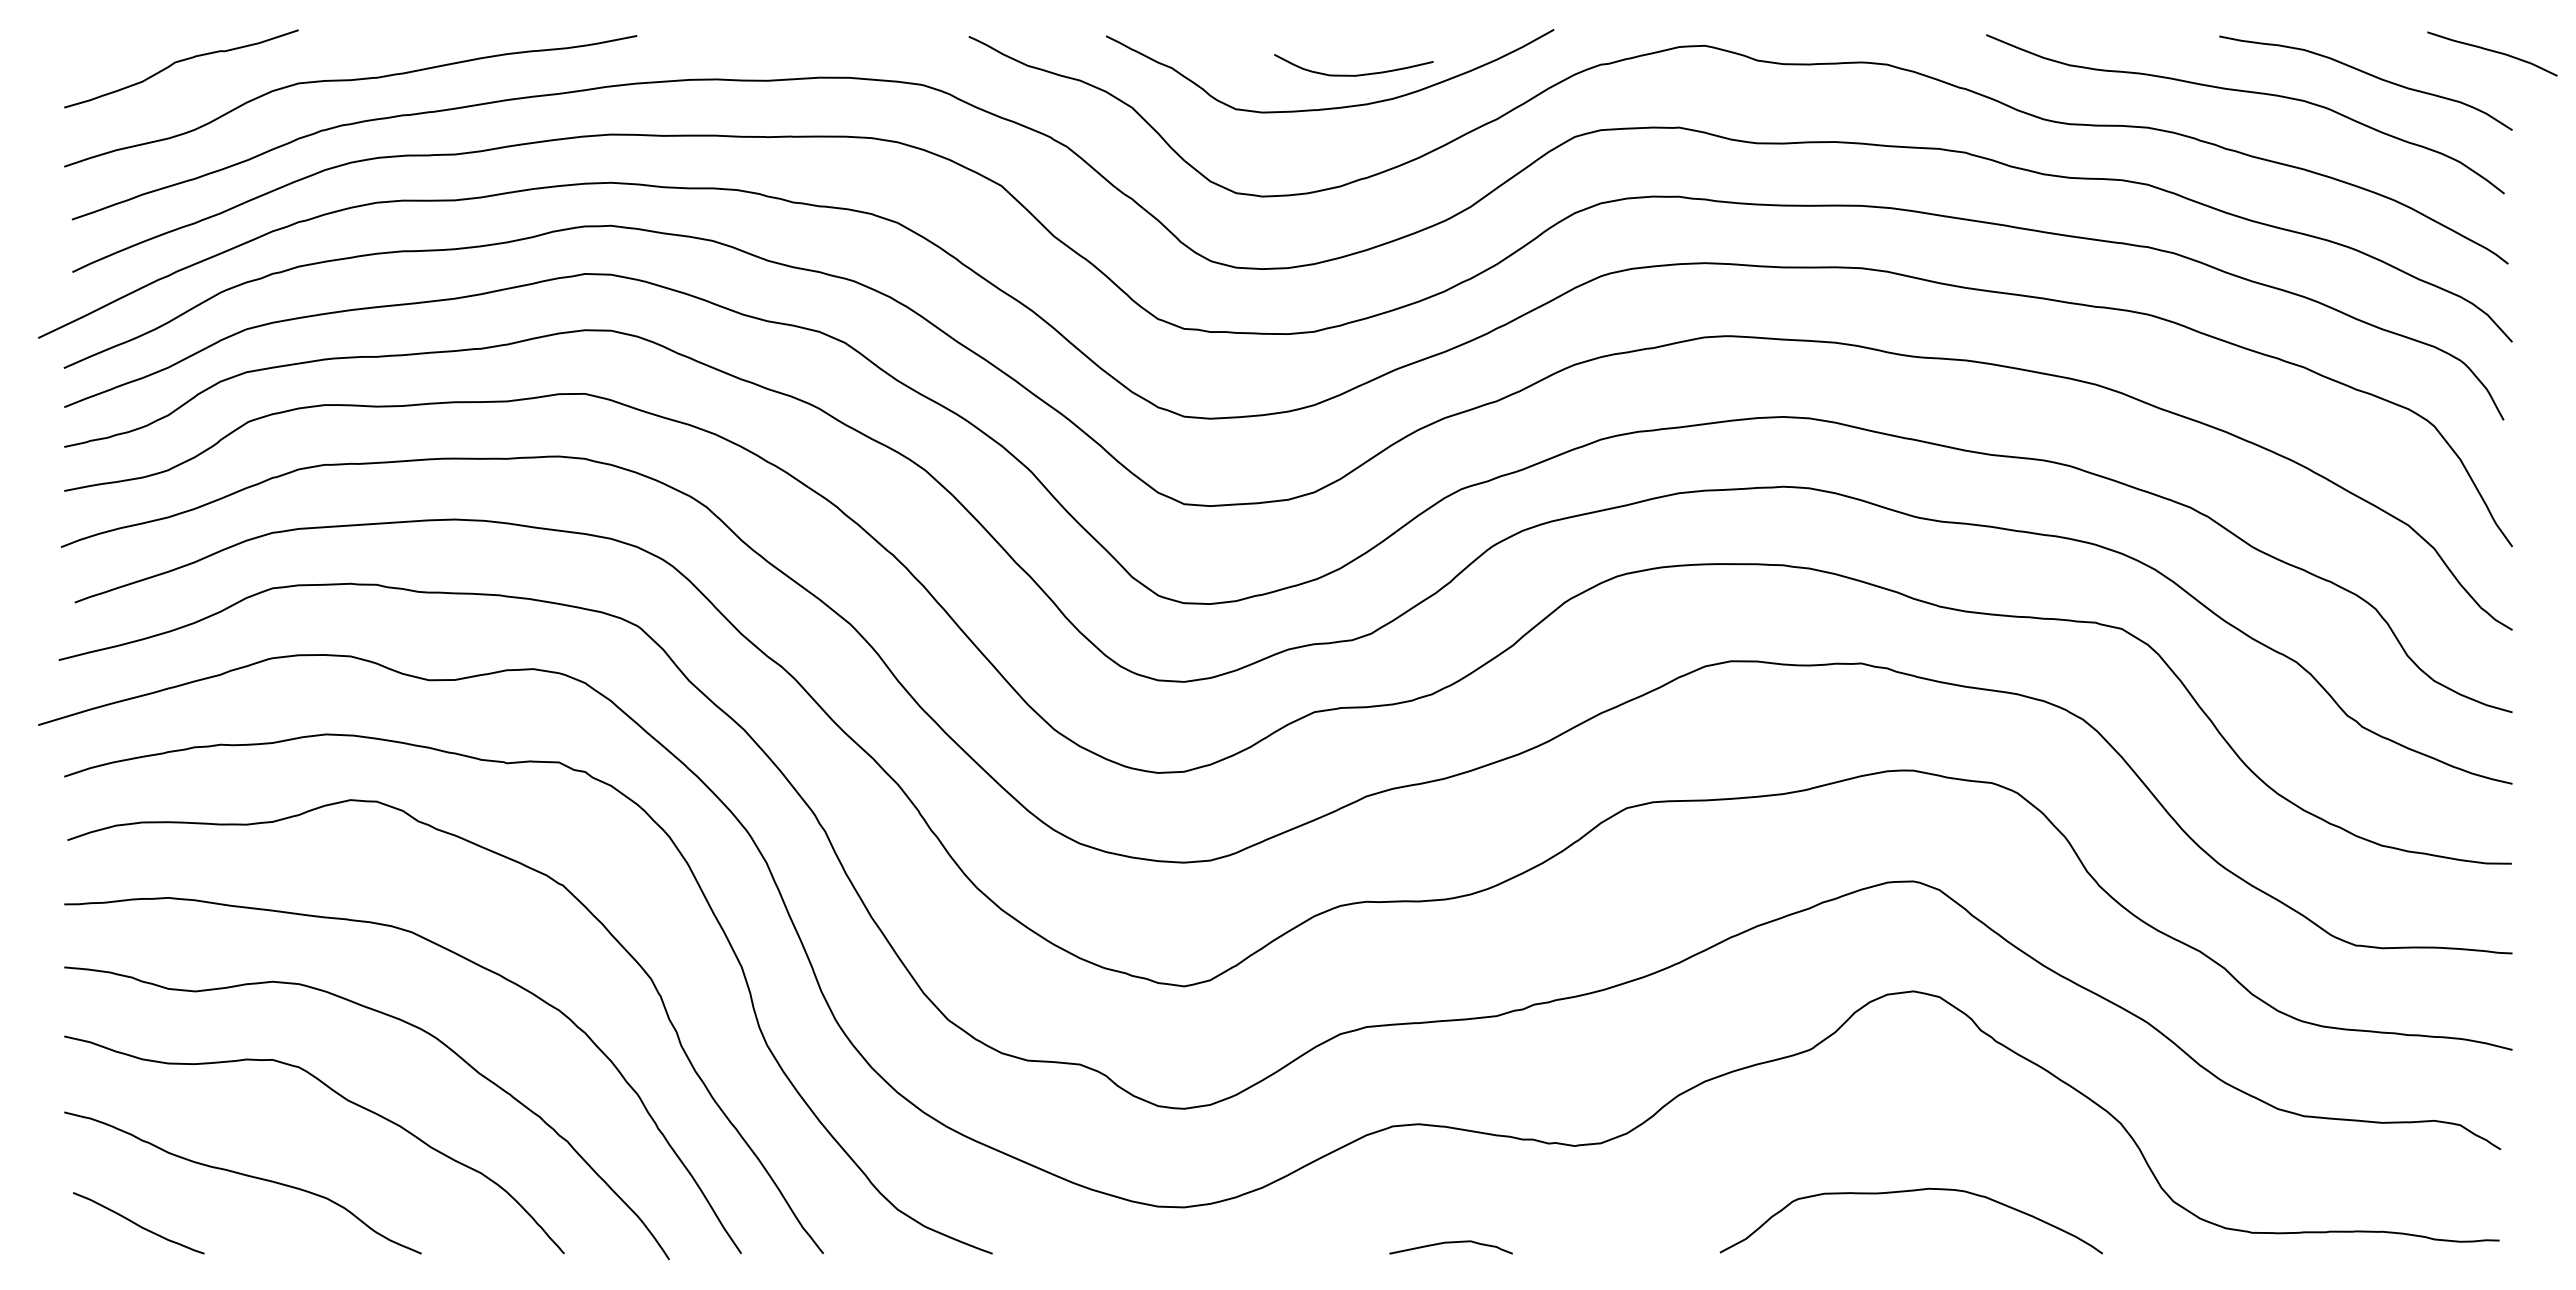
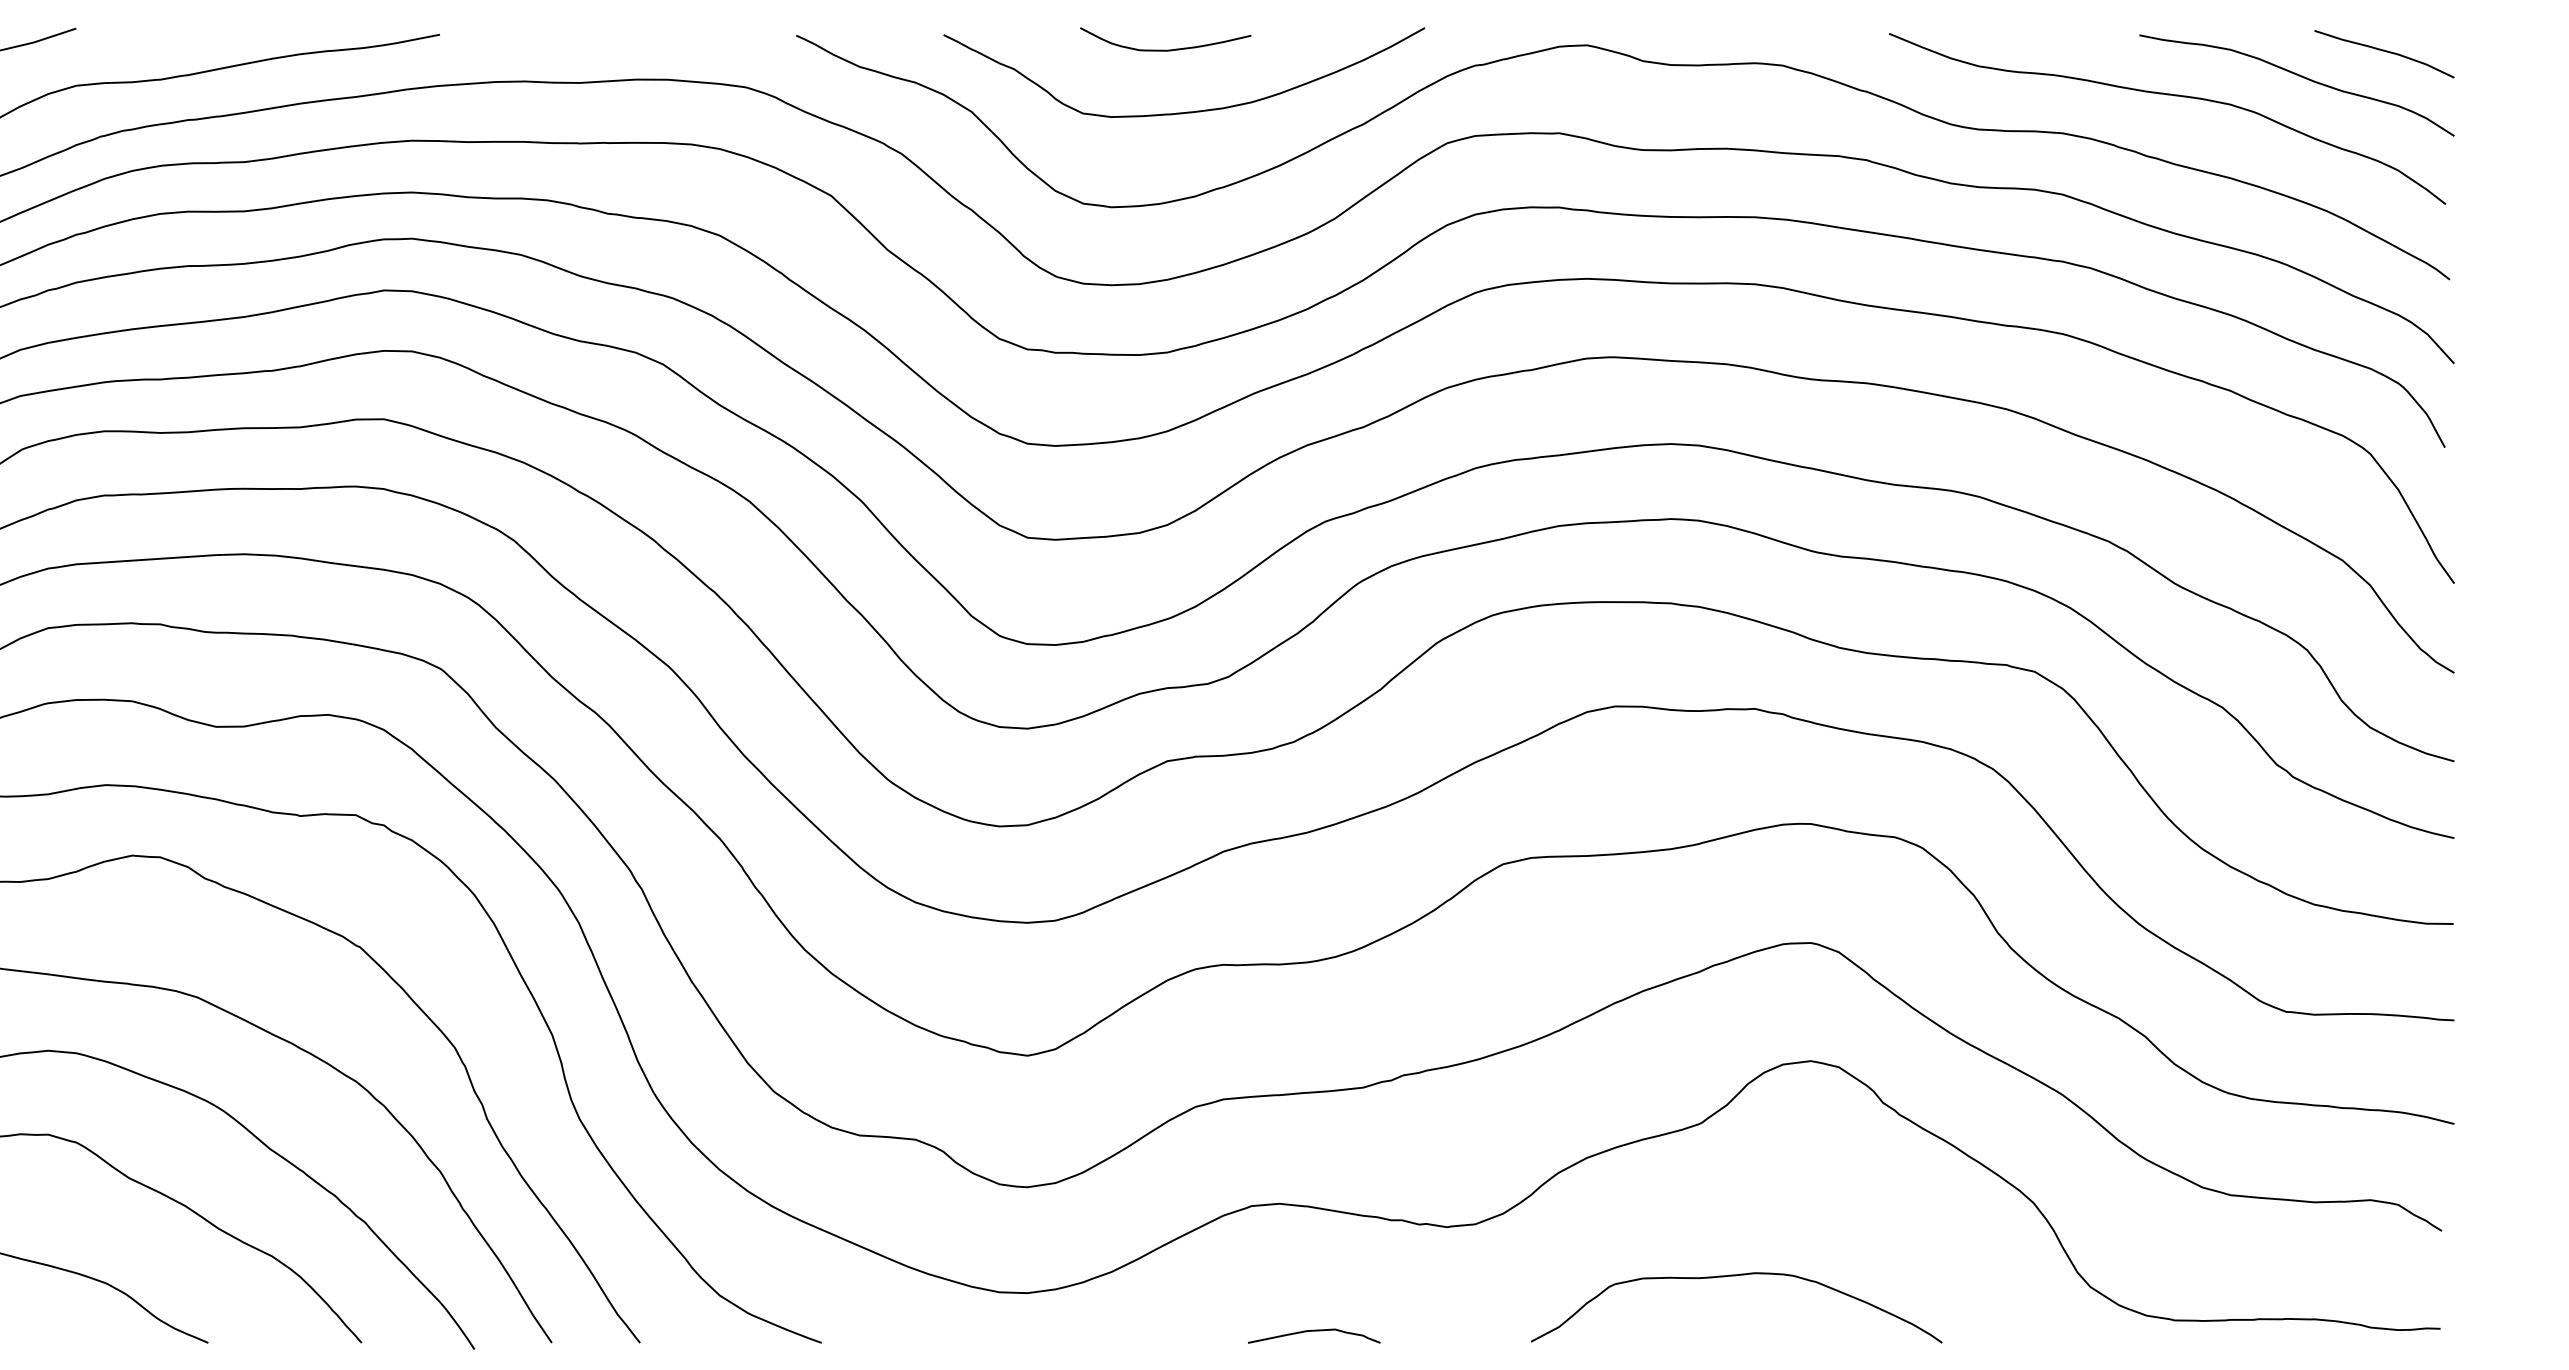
curve: (2493, 52) -> (2385, 52), moved
curve: (1352, 74) -> (1164, 49), moved
curve: (1905, 1192) -> (1730, 1277), moved

